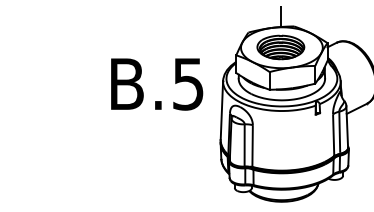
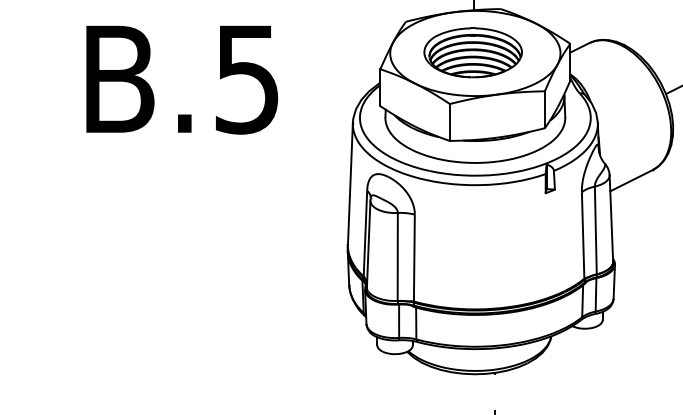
text: (157, 84) -> (182, 79), moved

